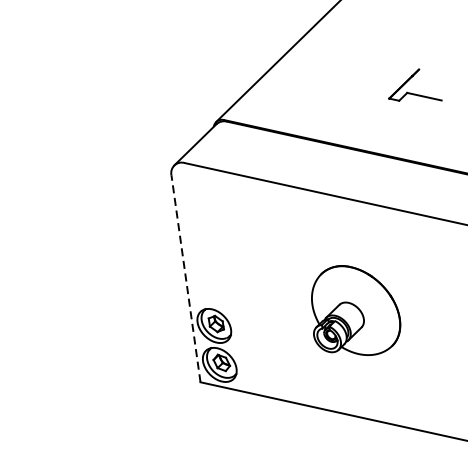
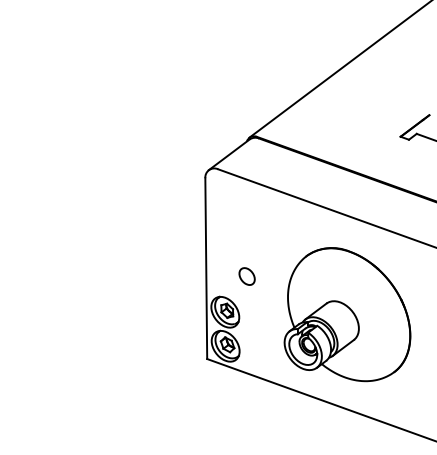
line: (186, 278) -> (206, 268), dashed -> solid
part: (233, 281) -> (246, 276), added
part: (354, 310) -> (347, 314), size x1.67

